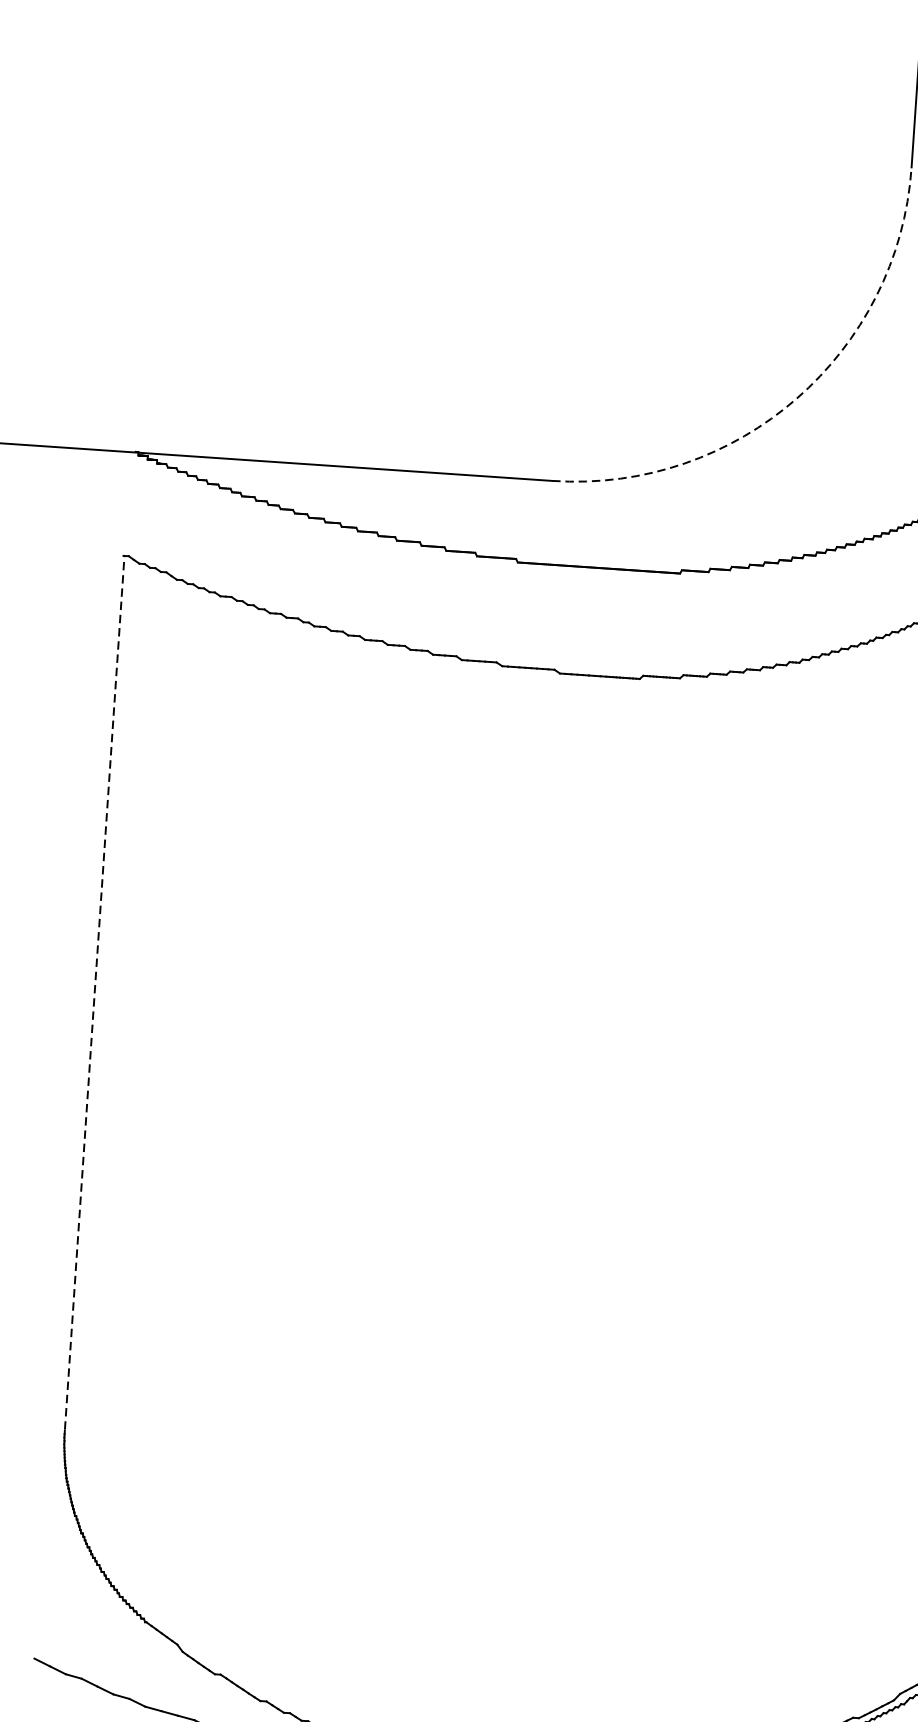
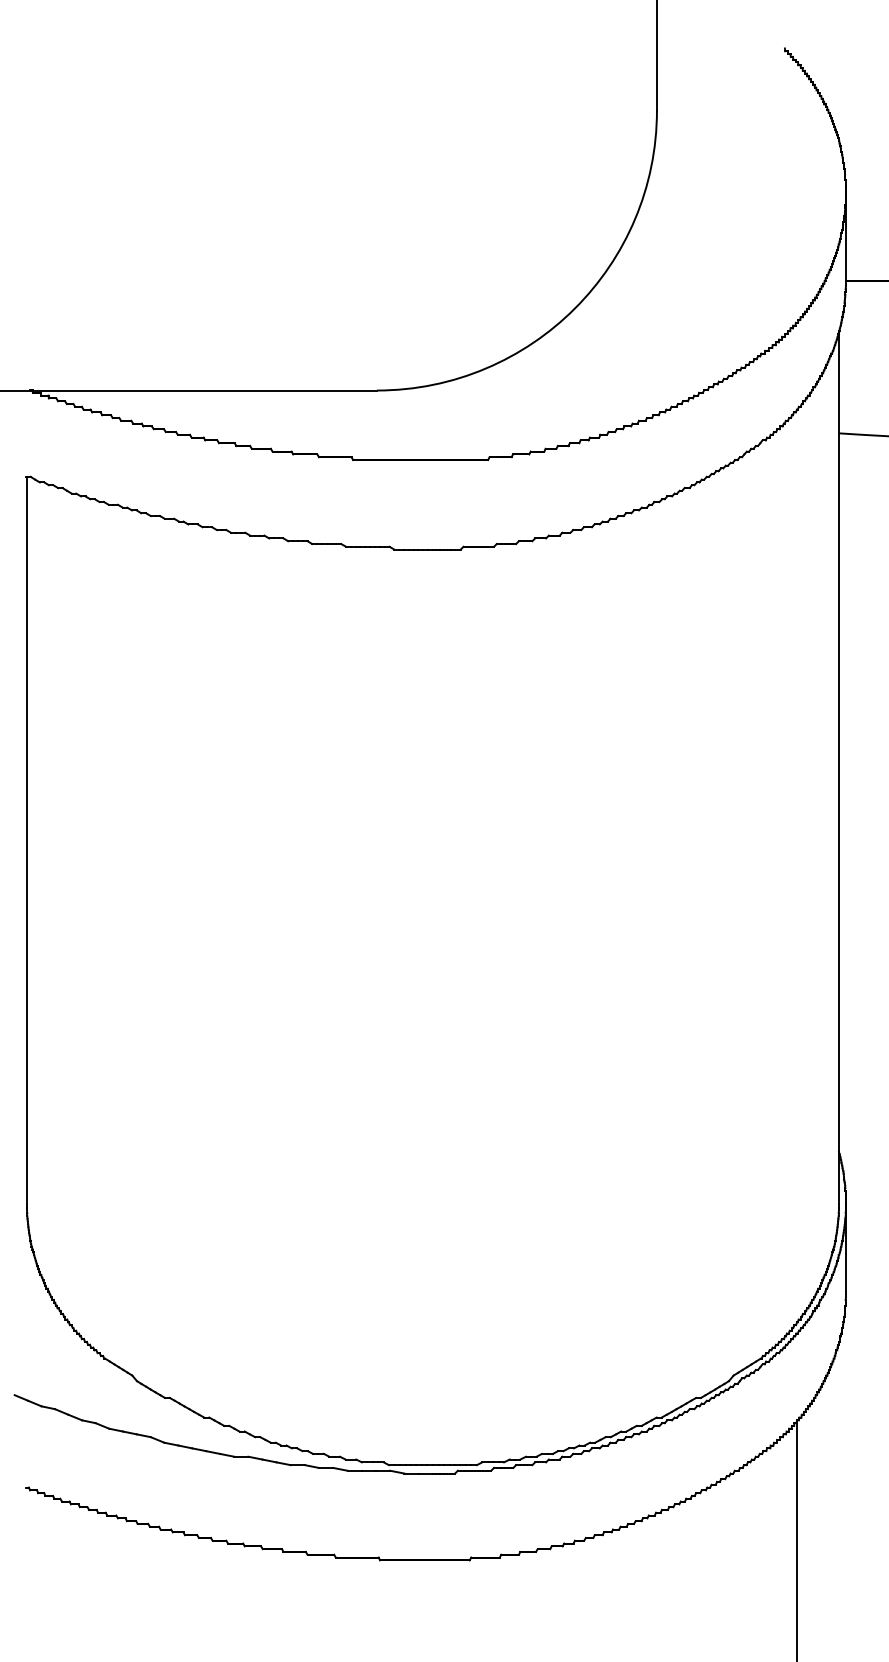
arc: (796, 398) -> (574, 308), dashed -> solid
line: (95, 993) -> (27, 840), dashed -> solid

